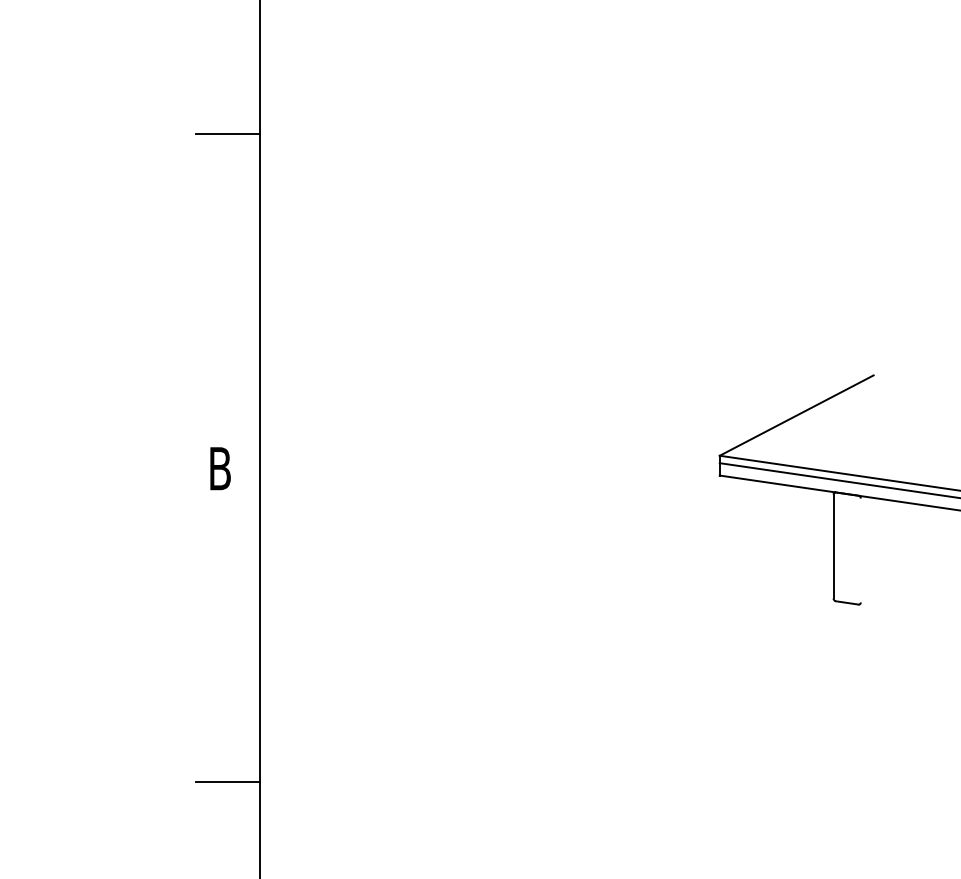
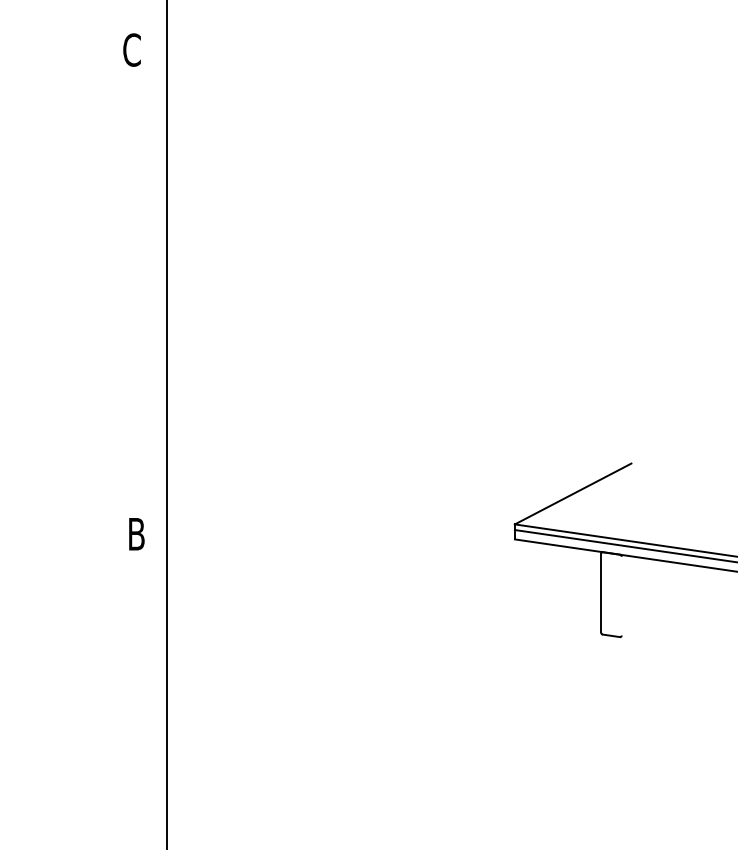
line: (227, 133) -> (142, 280), removed
line: (227, 782) -> (142, 771), removed

